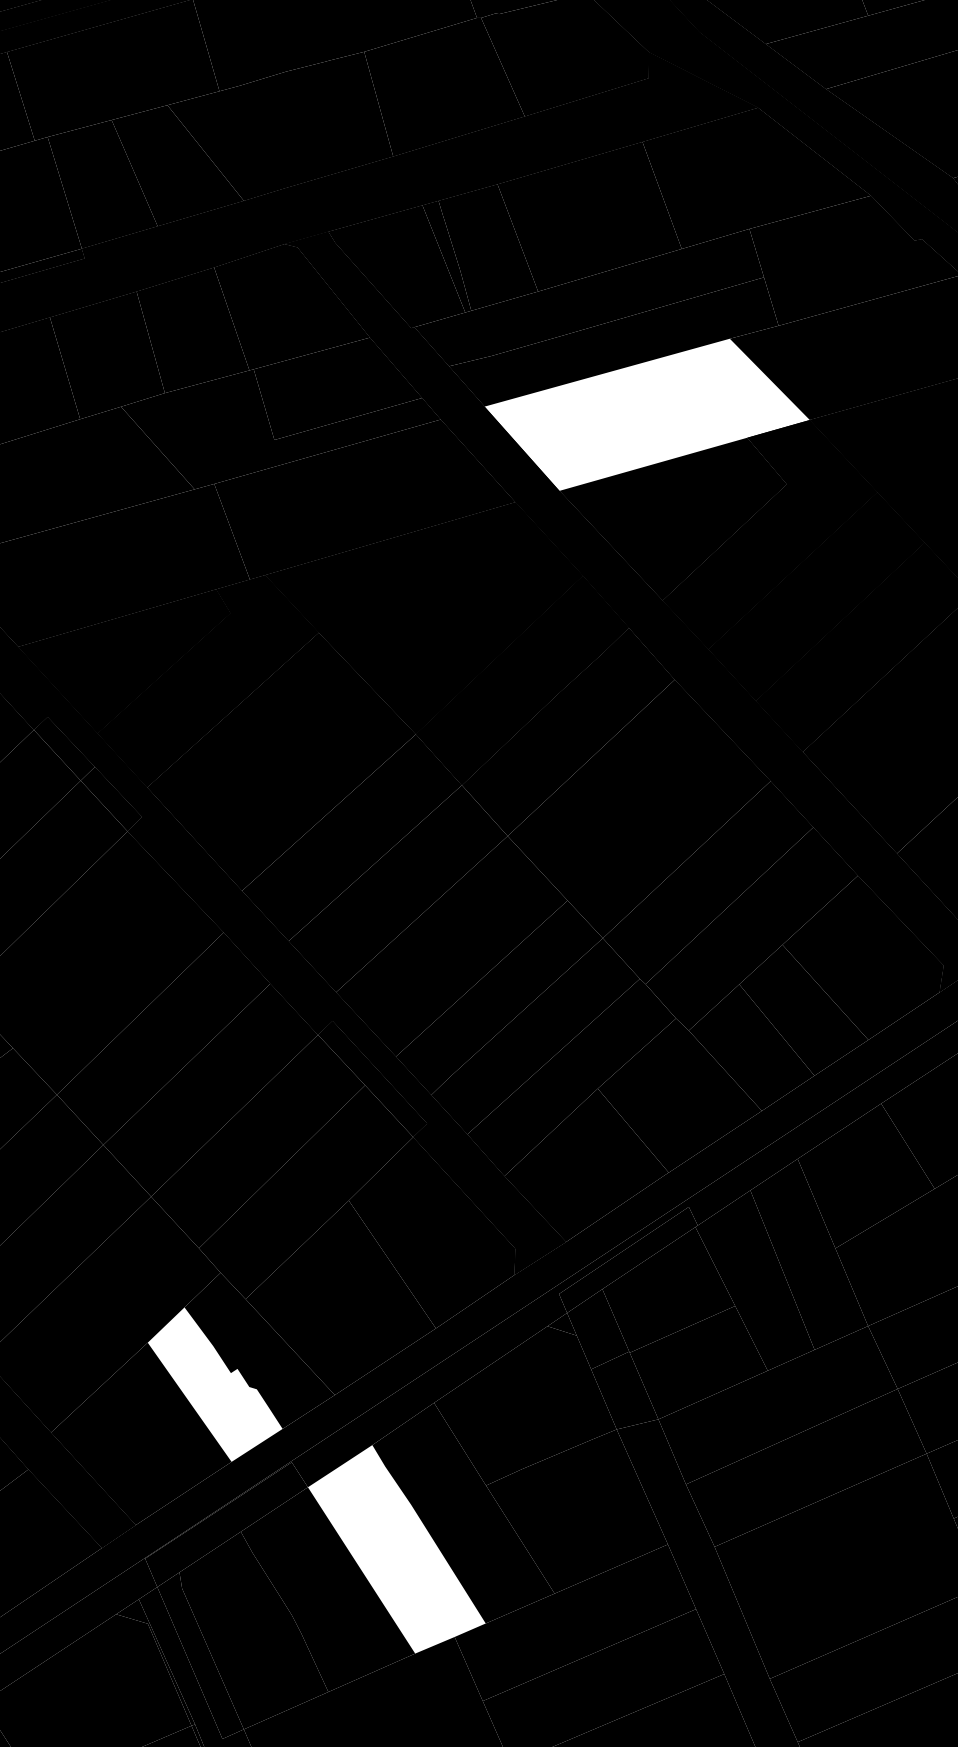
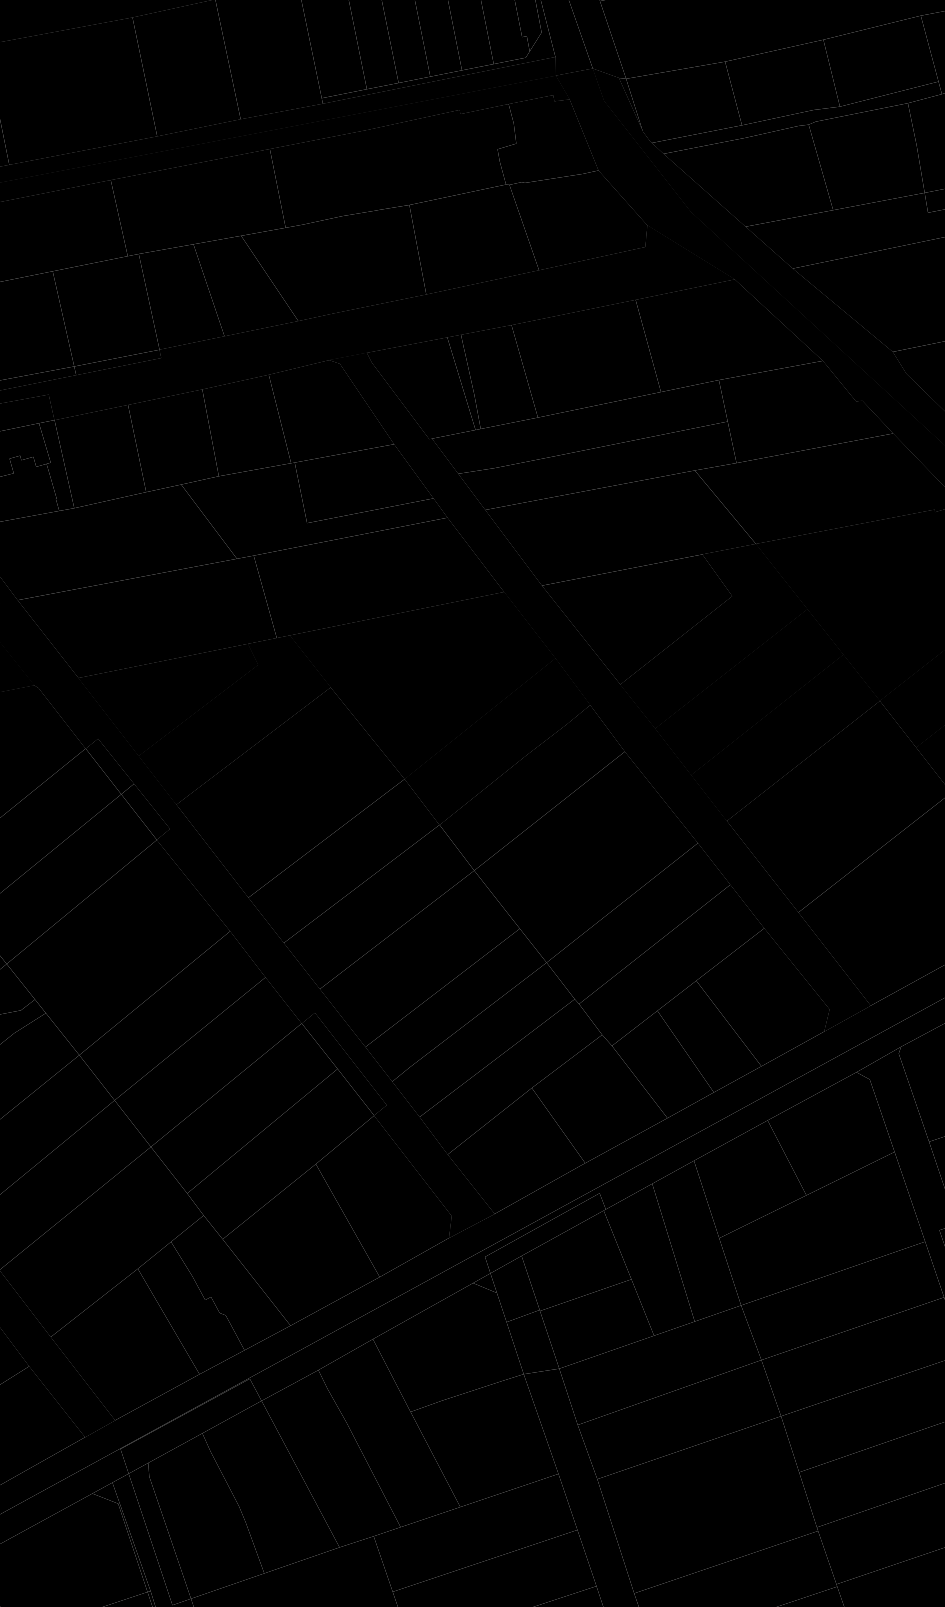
fill: (647, 413) -> (620, 527), added
fill: (214, 1383) -> (190, 1307), added
fill: (395, 1548) -> (330, 1458), added

